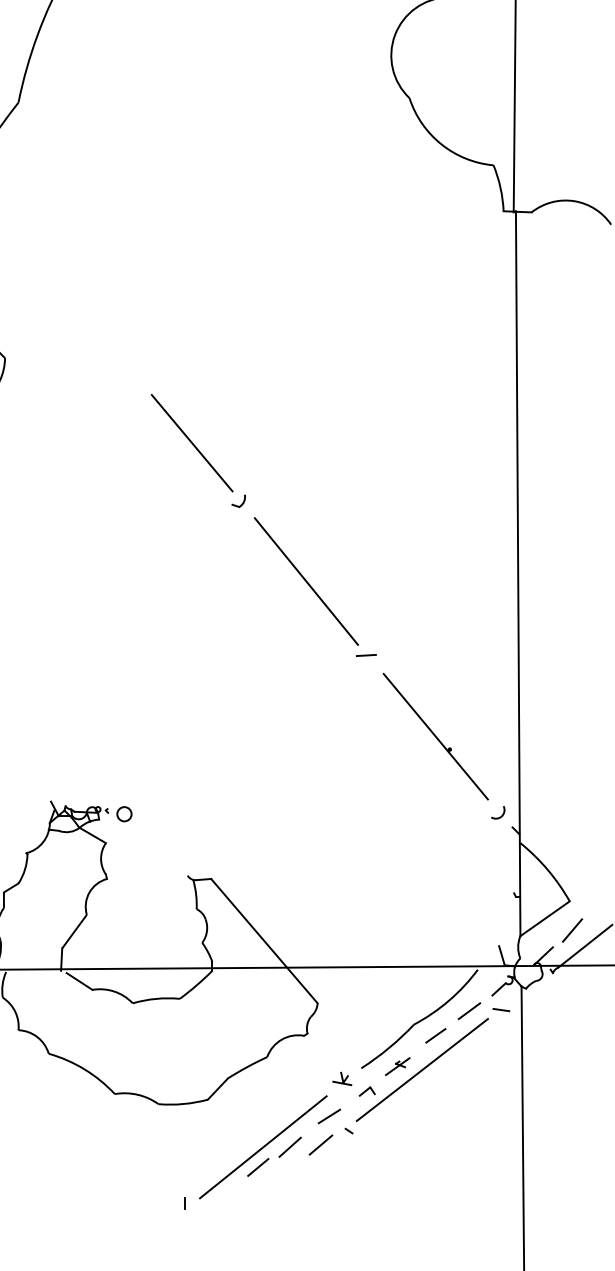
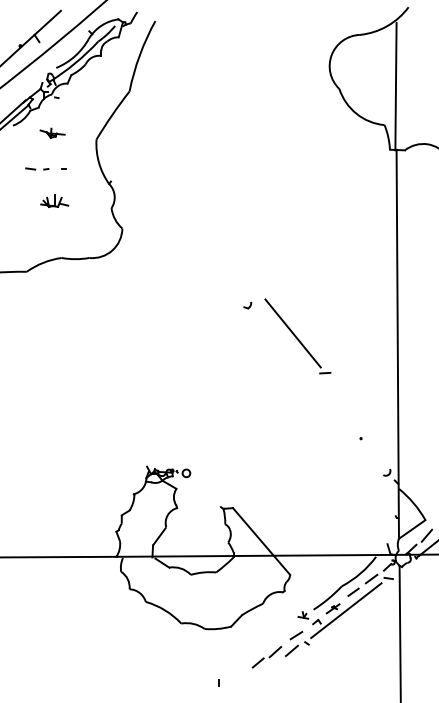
line: (191, 443) -> (222, 274), removed
part: (314, 587) -> (297, 336), moved
line: (435, 736) -> (353, 431), removed
line: (262, 1146) -> (260, 651), removed

